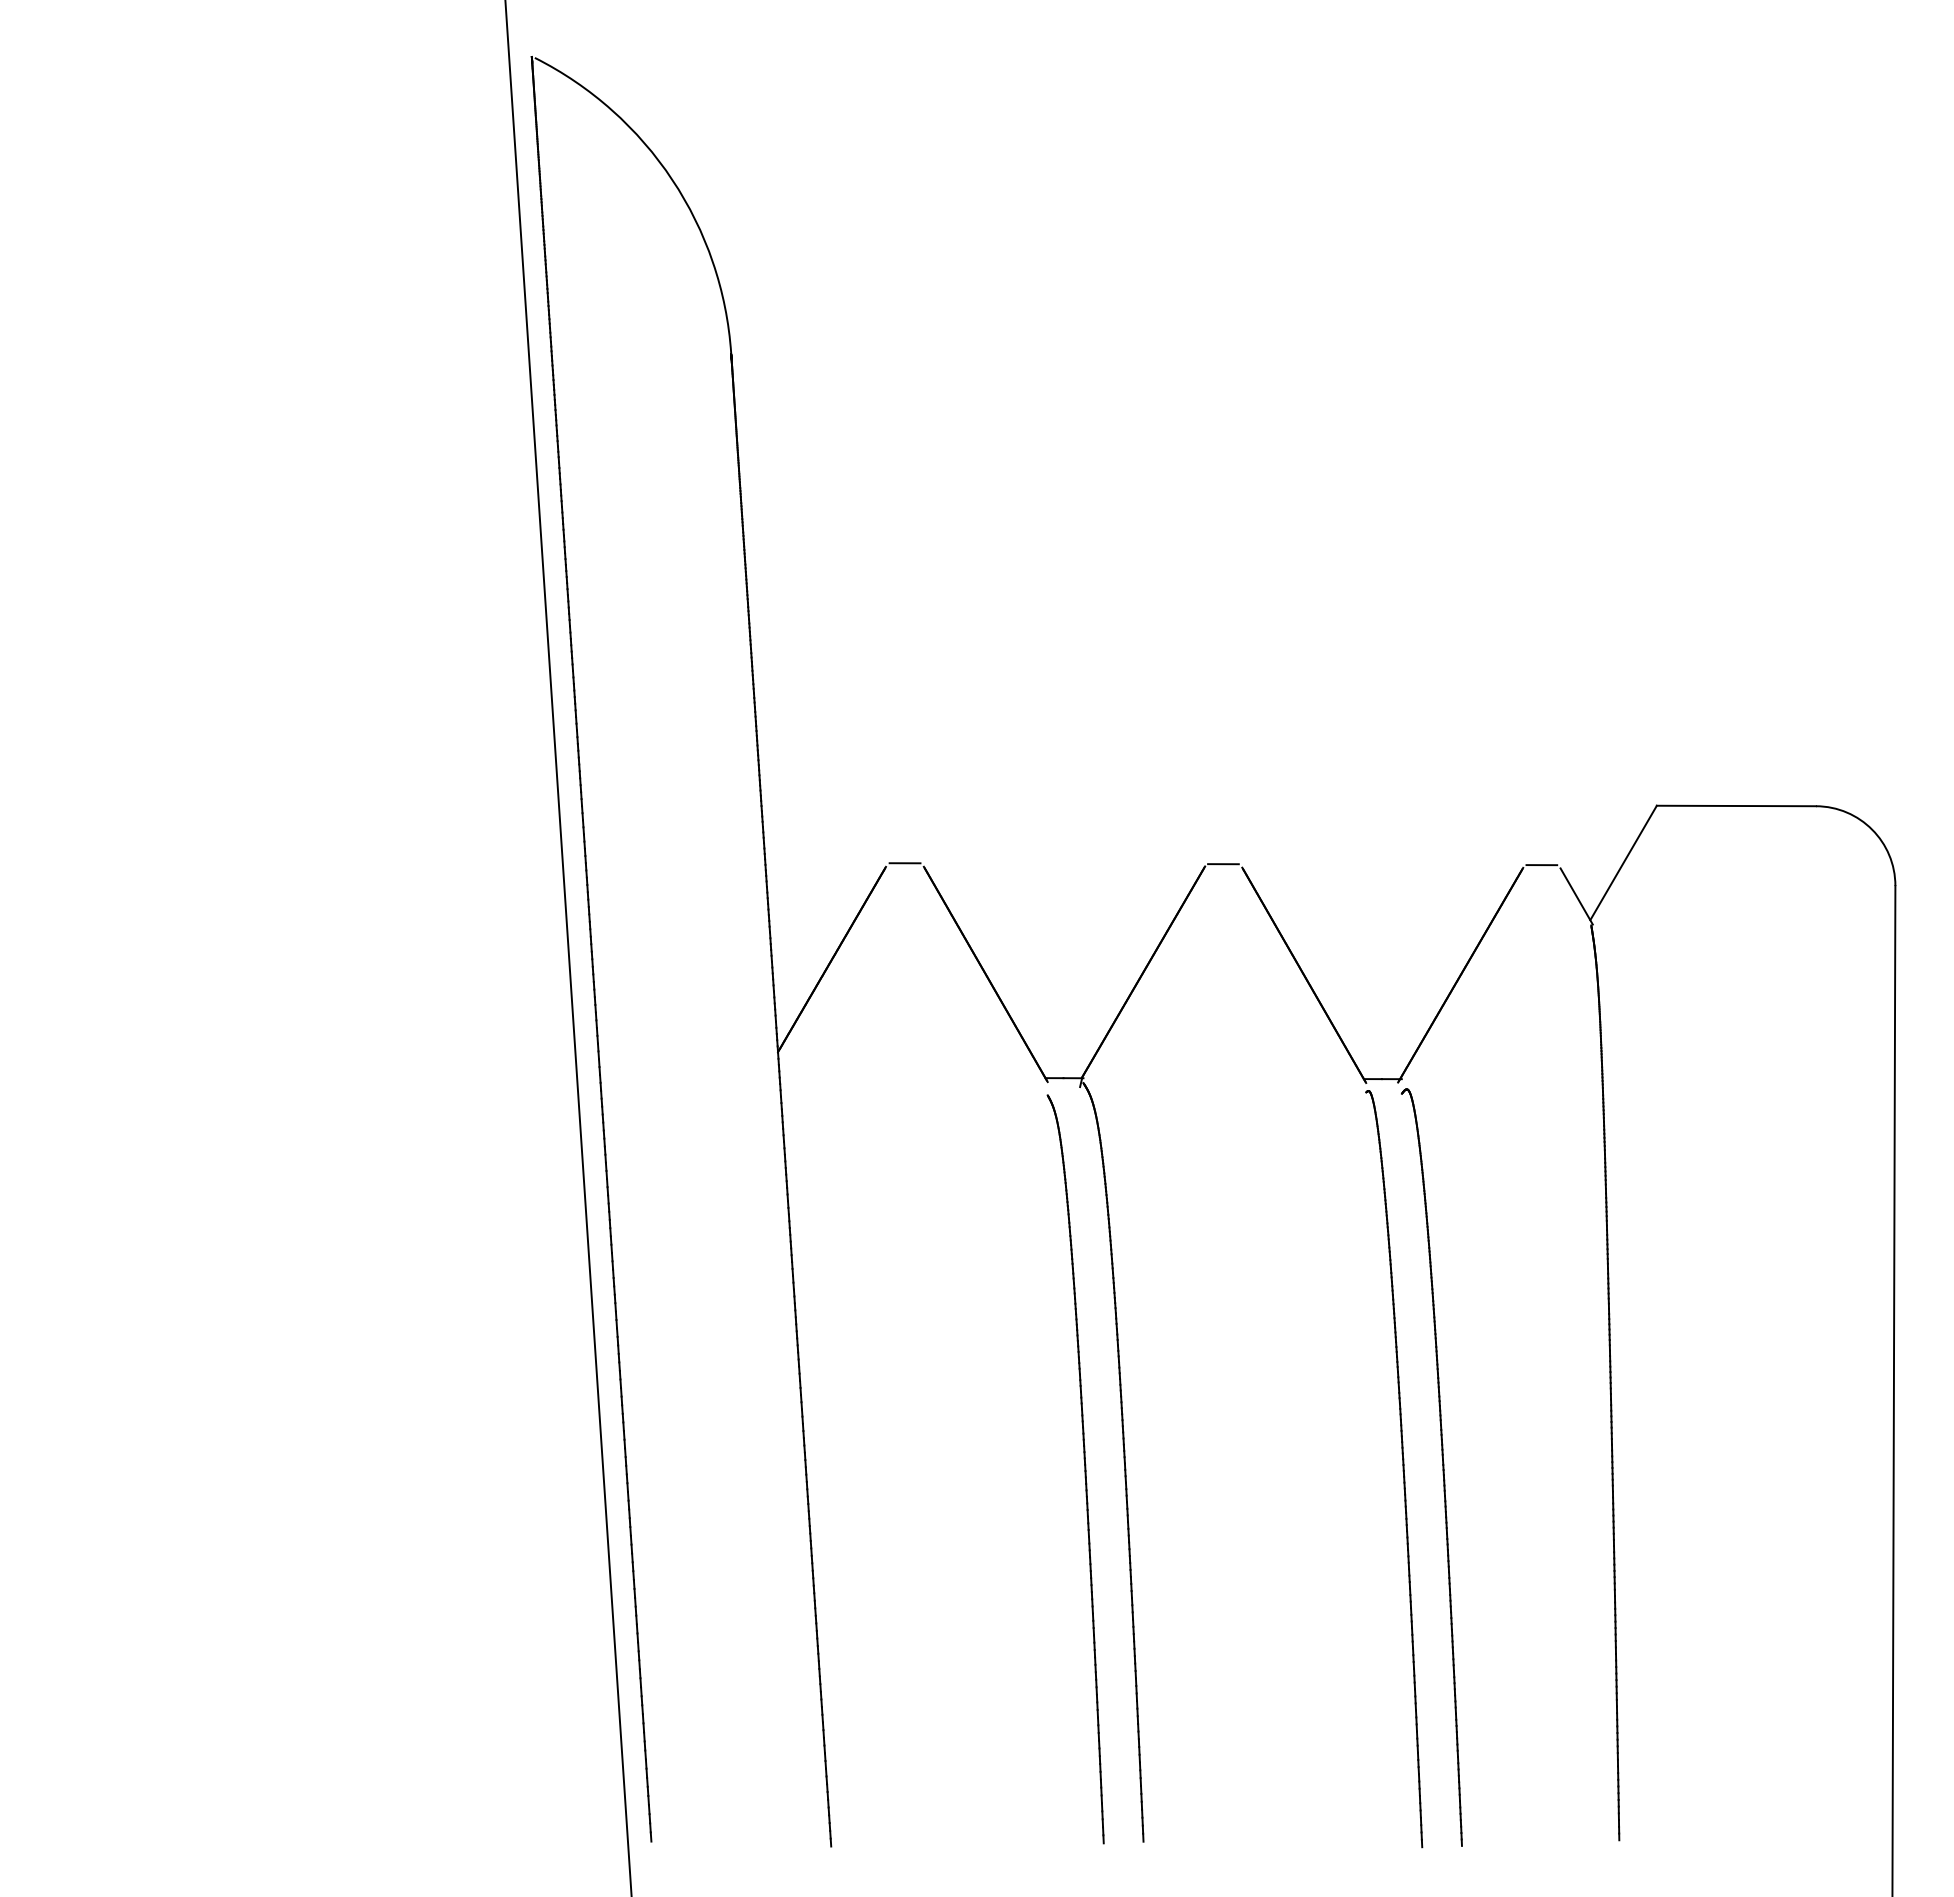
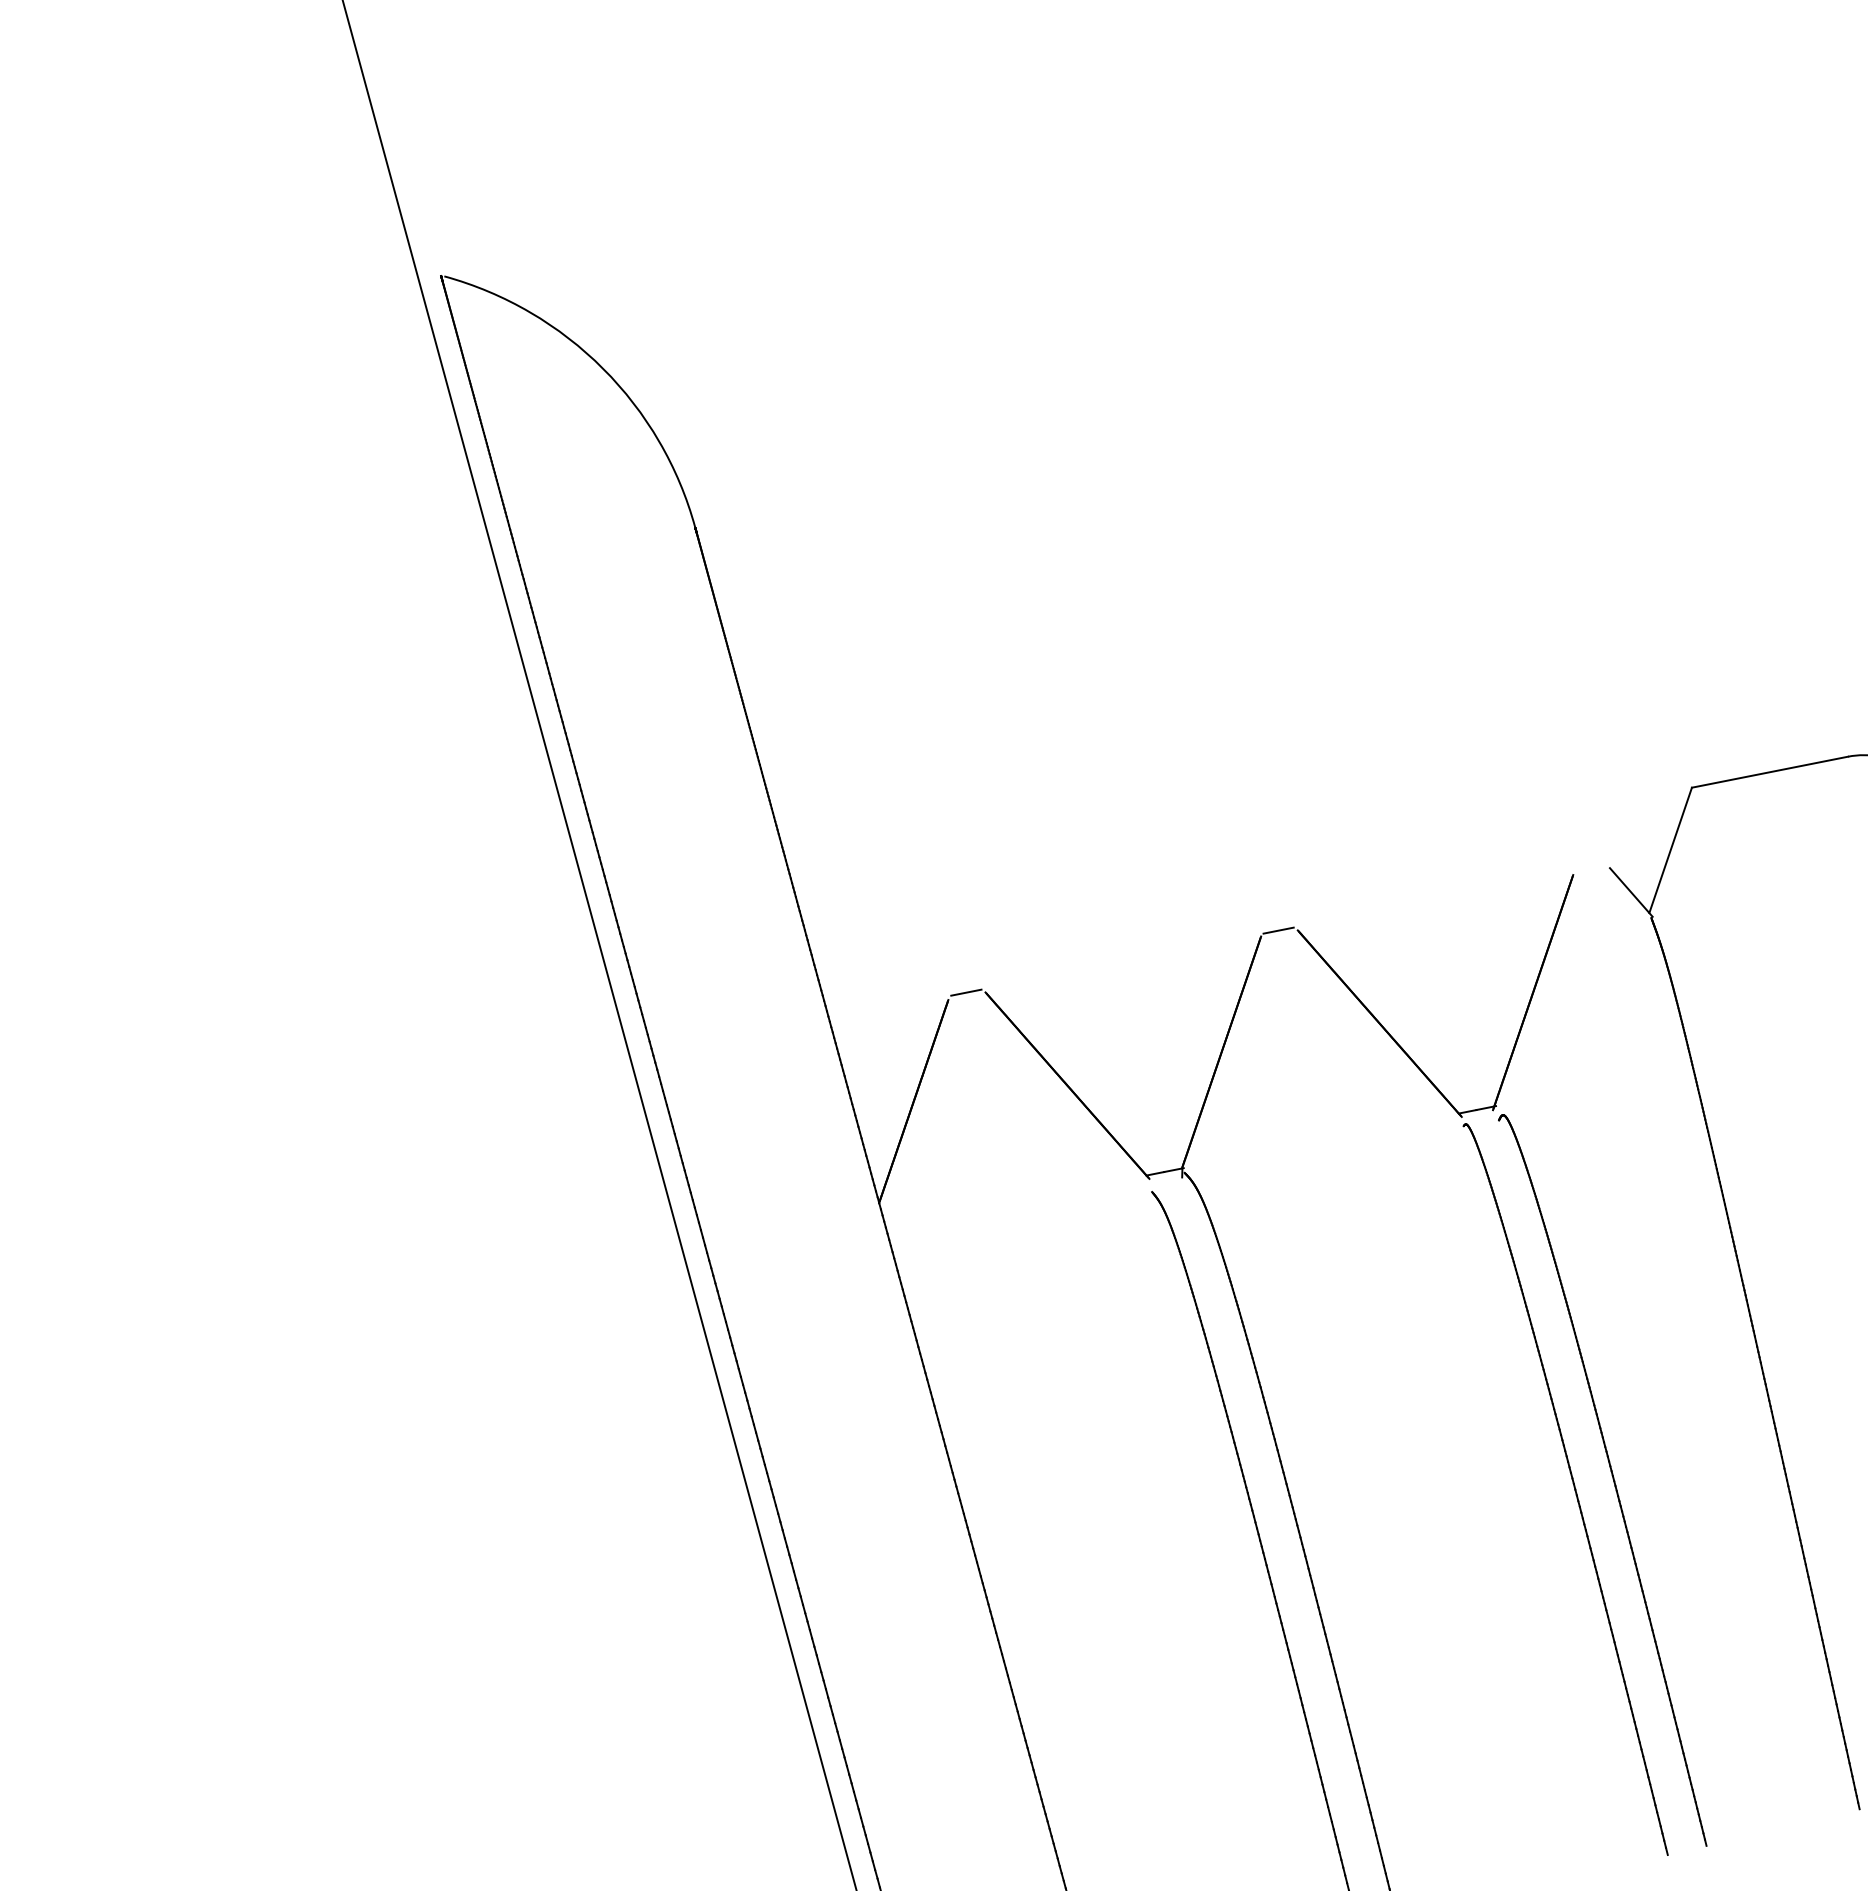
line: (1541, 865) -> (1590, 869), removed

